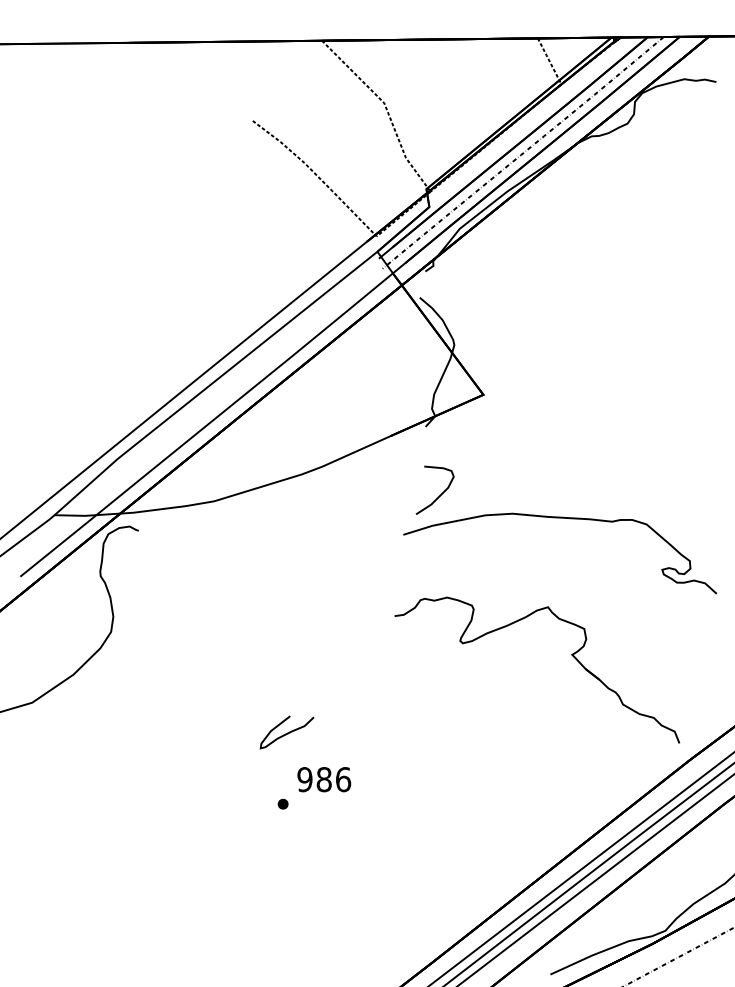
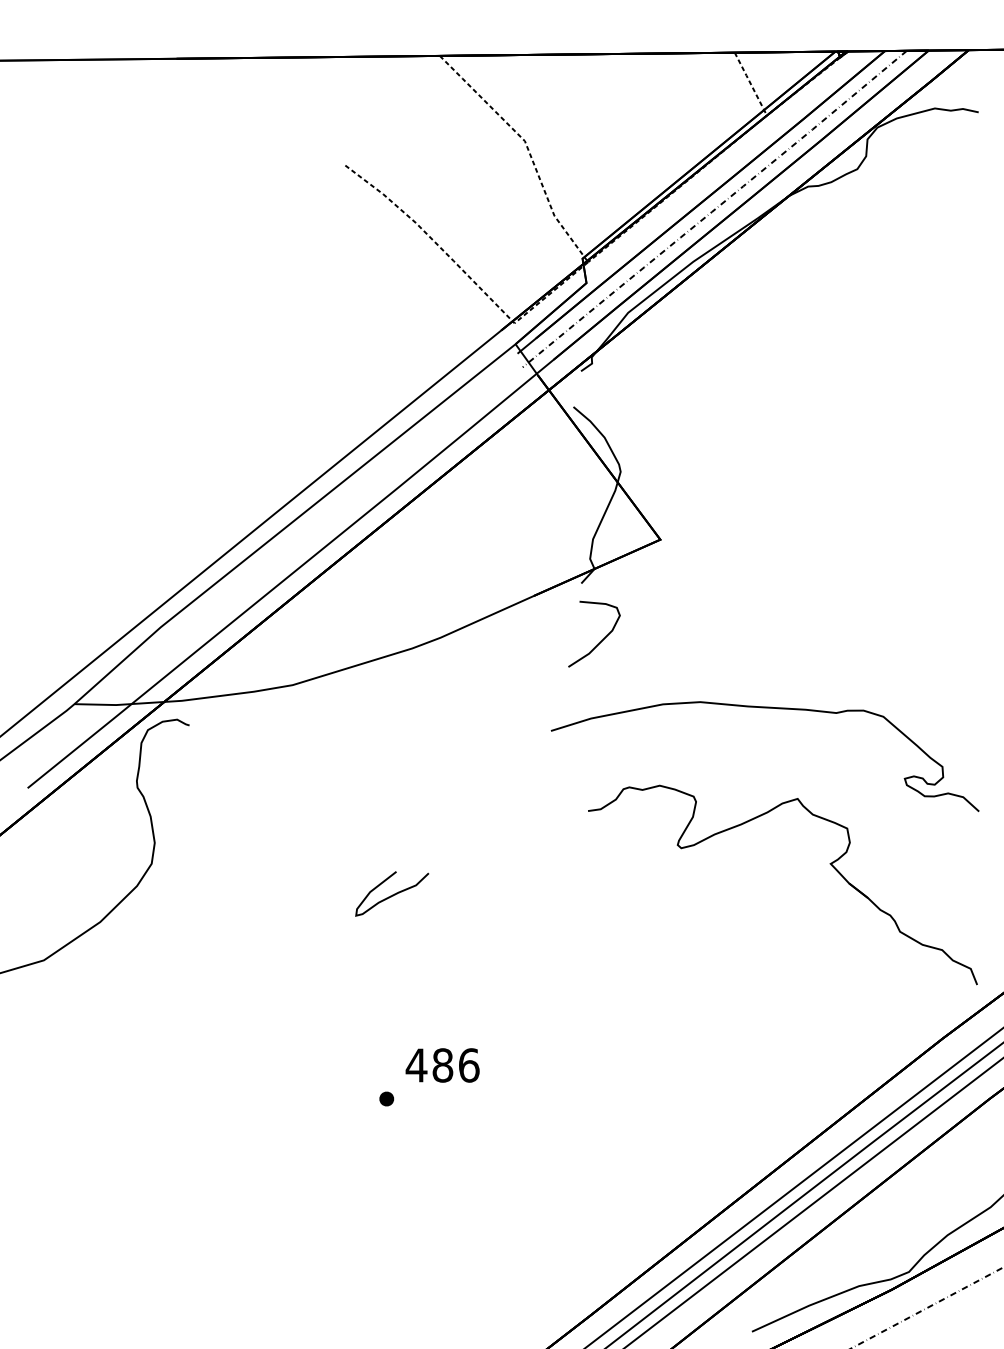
curve: (440, 494) -> (601, 640), moved
part: (571, 654) -> (829, 863), moved
curve: (287, 732) -> (392, 894), moved
text: (304, 779) -> (416, 1065), 986 -> 486

